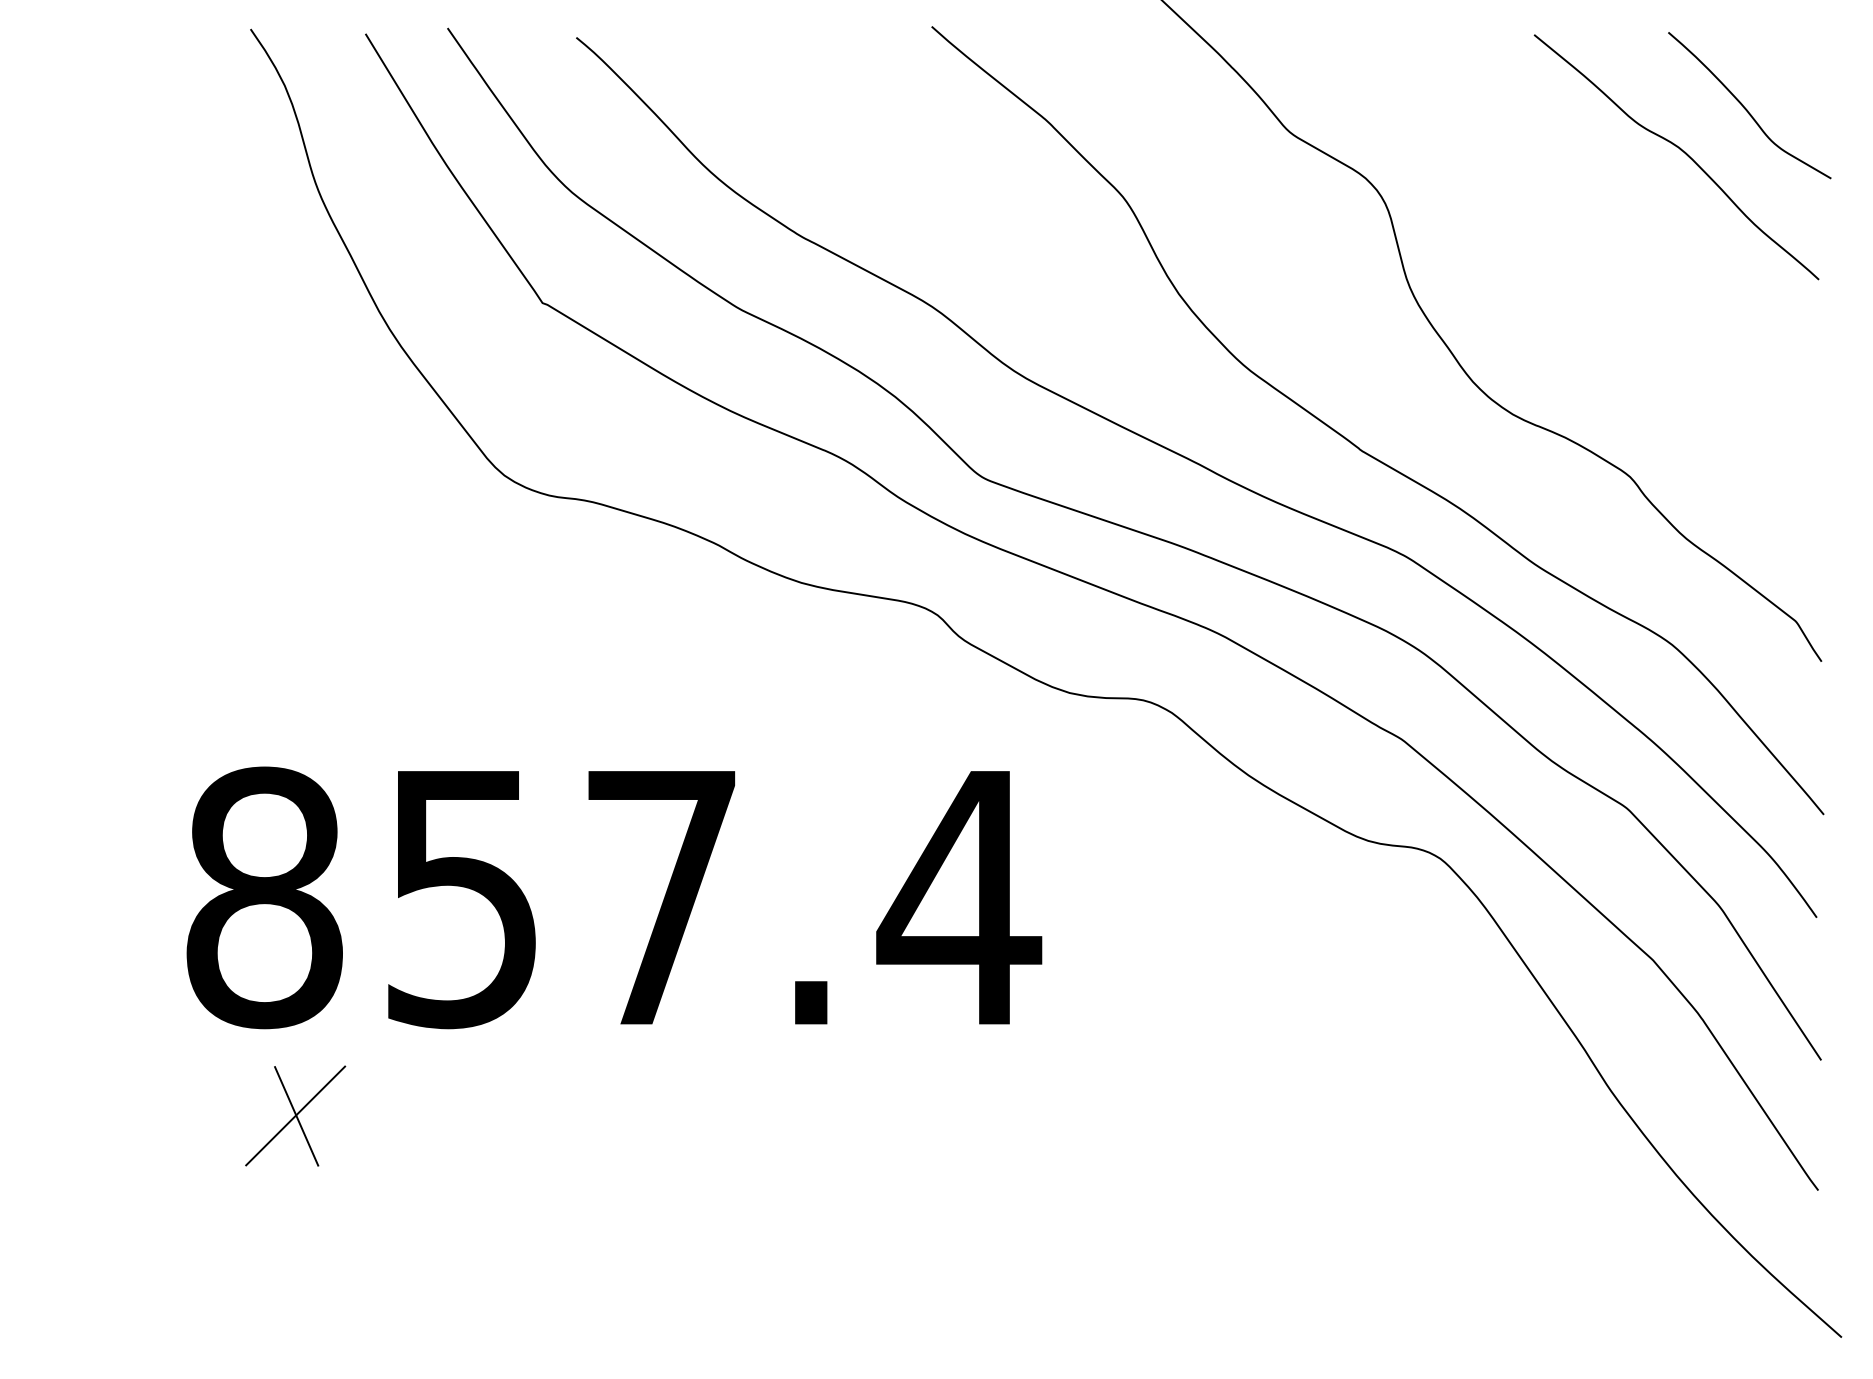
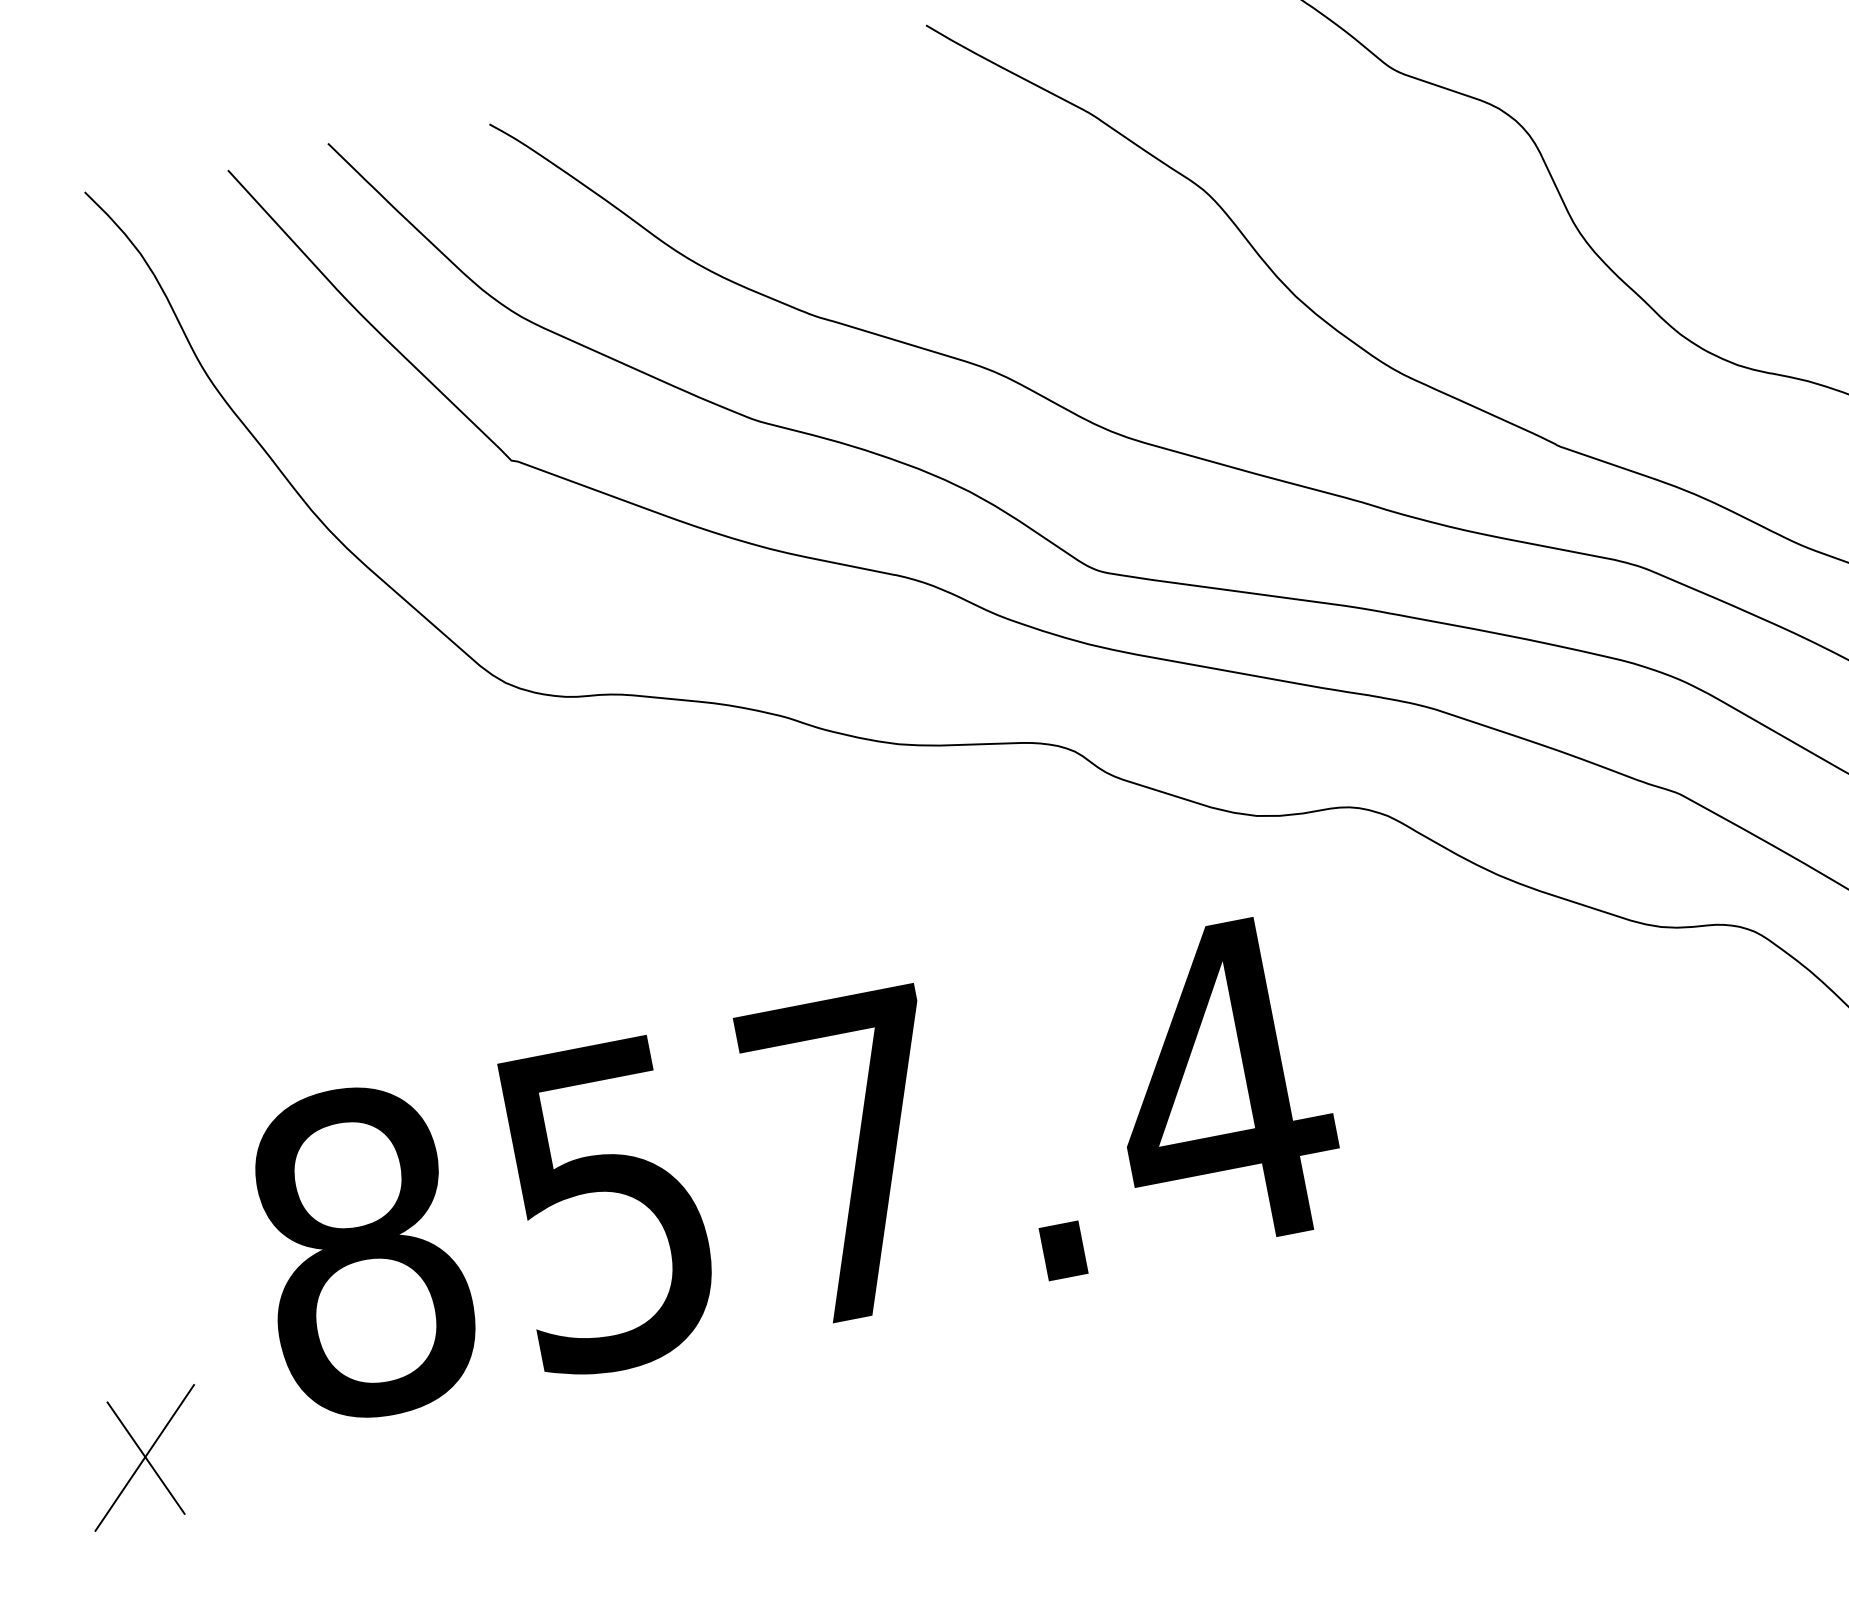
text: (614, 897) -> (795, 1168), moved
part: (295, 1115) -> (144, 1457), moved

